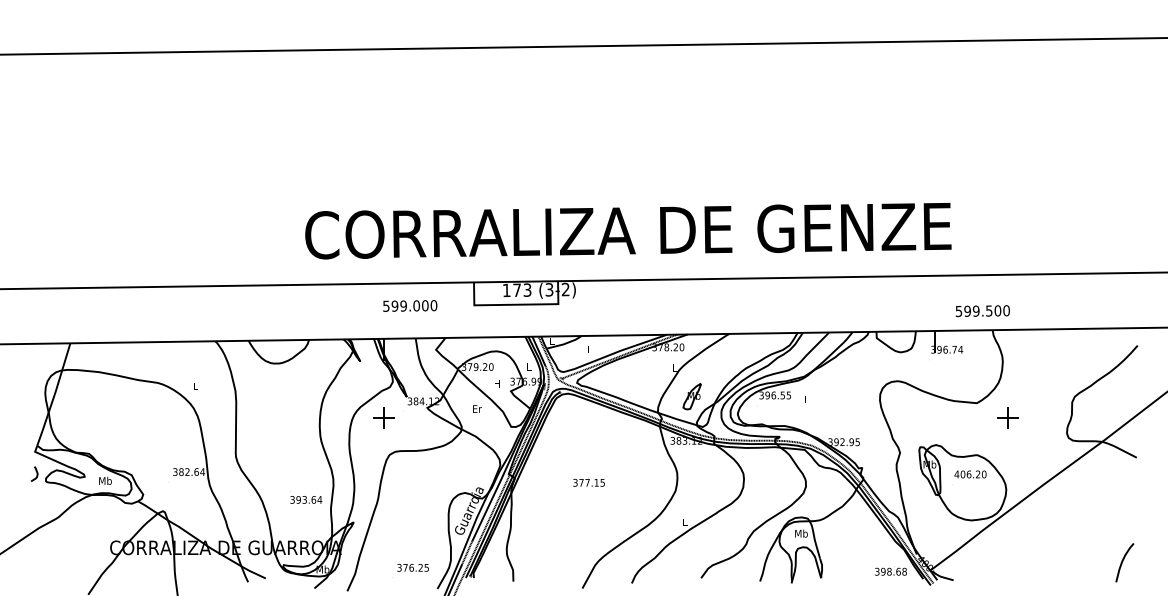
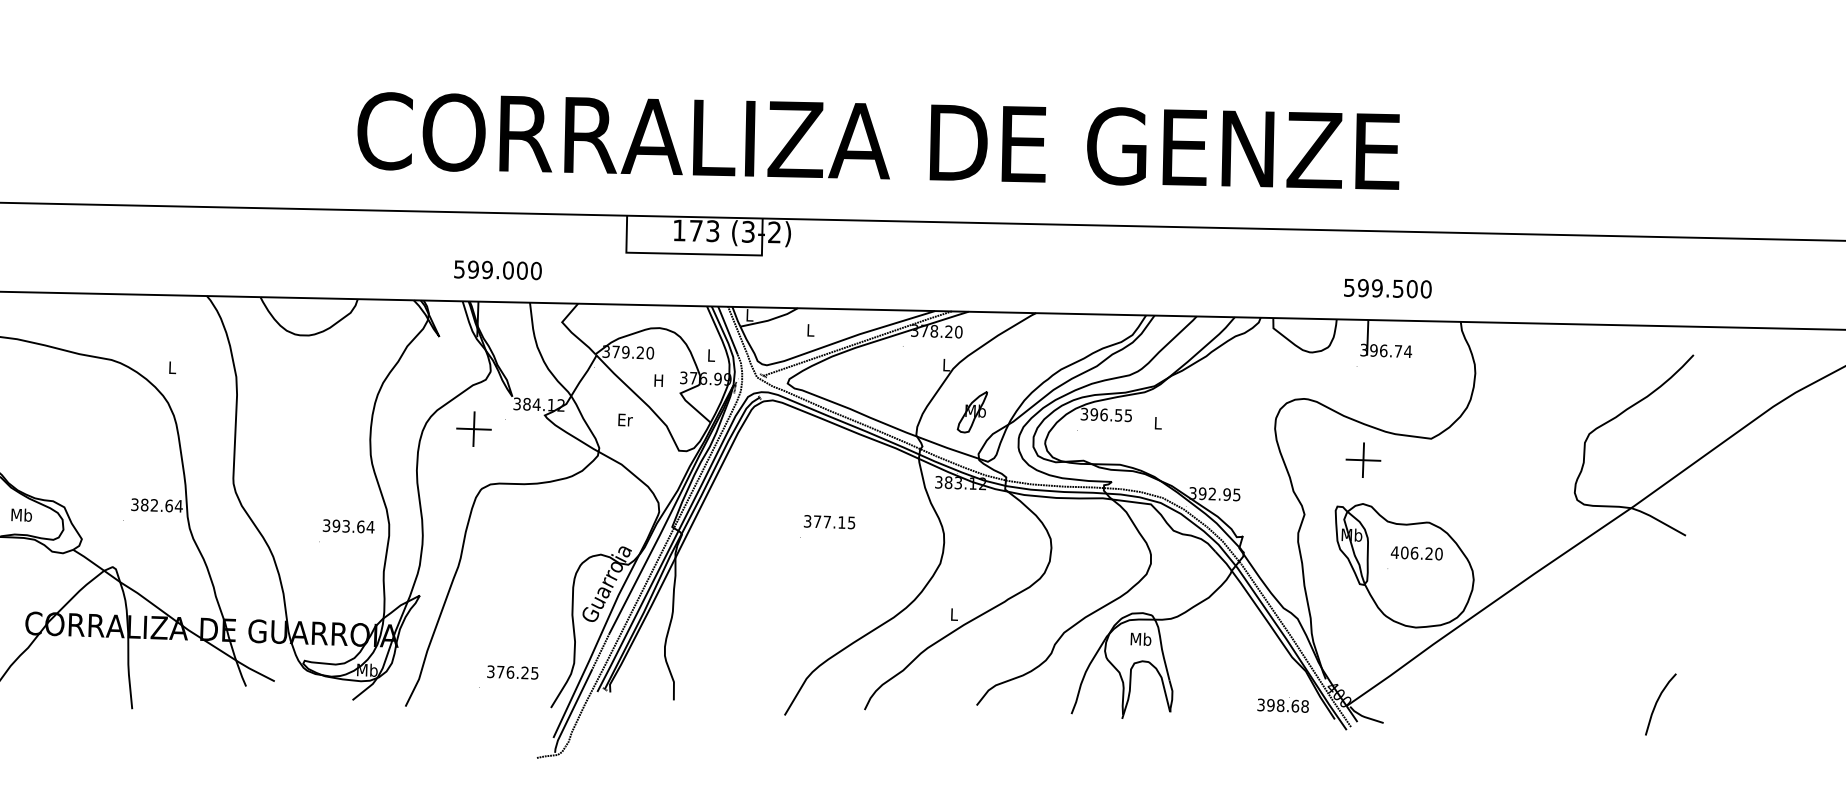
text: (410, 305) -> (498, 269), moved
text: (982, 311) -> (1387, 289), moved
part: (1007, 417) -> (1362, 459), moved
text: (588, 482) -> (828, 521), moved
text: (306, 499) -> (349, 525), moved

